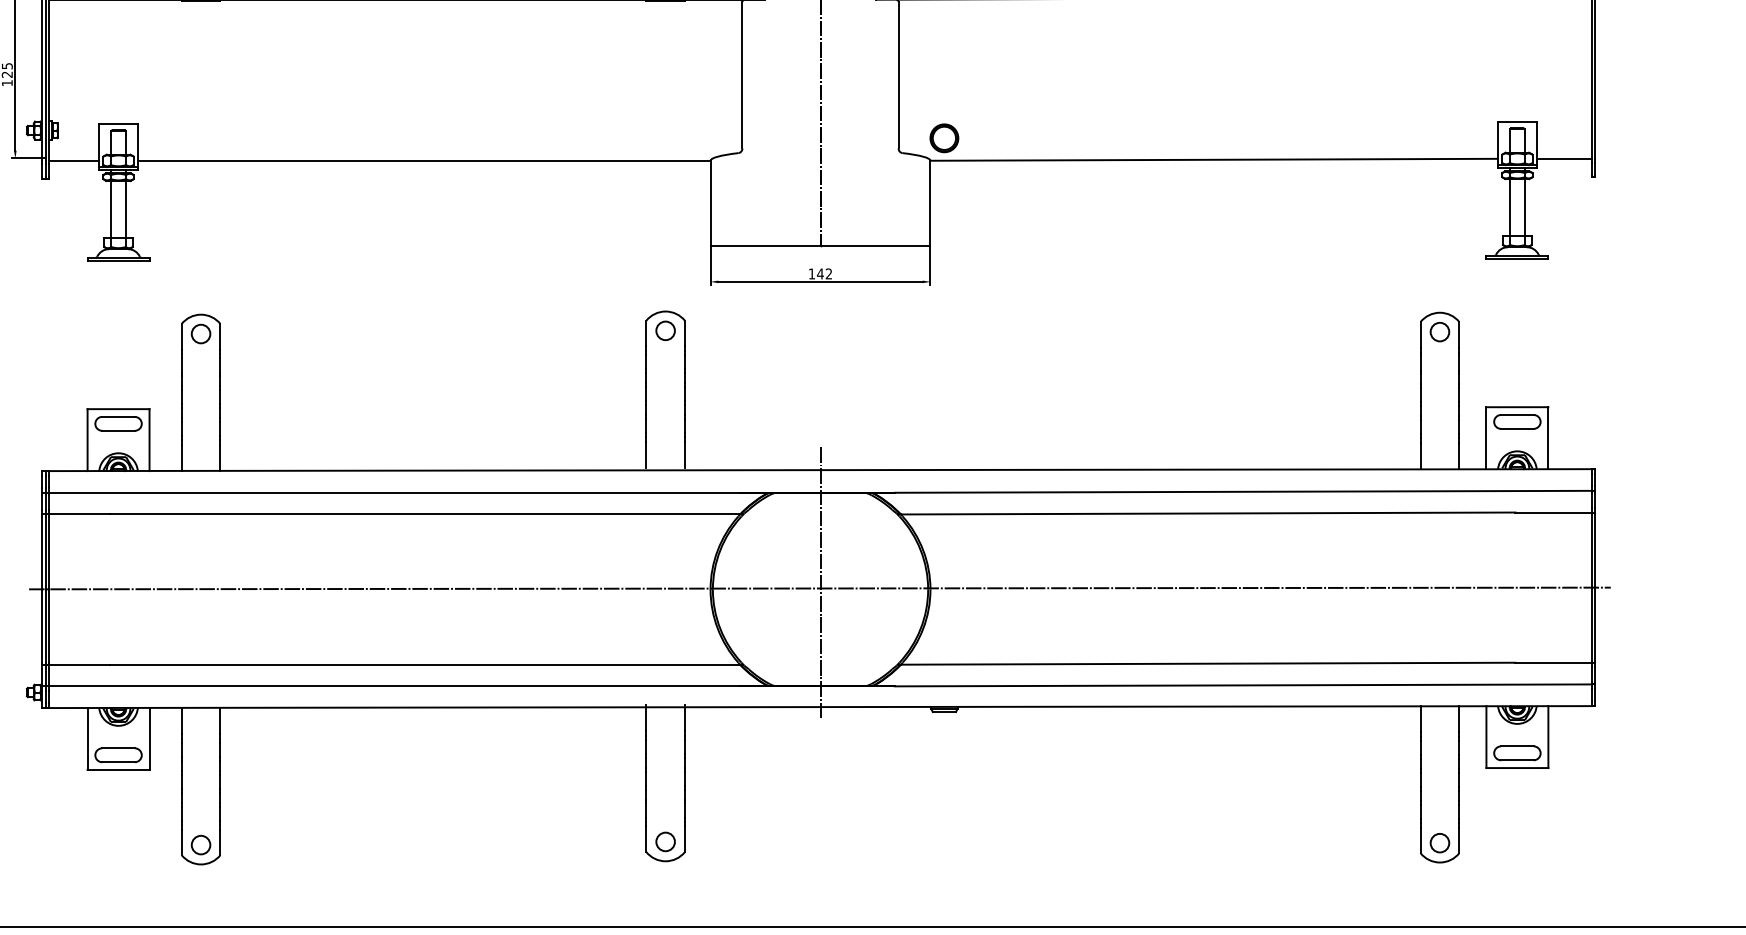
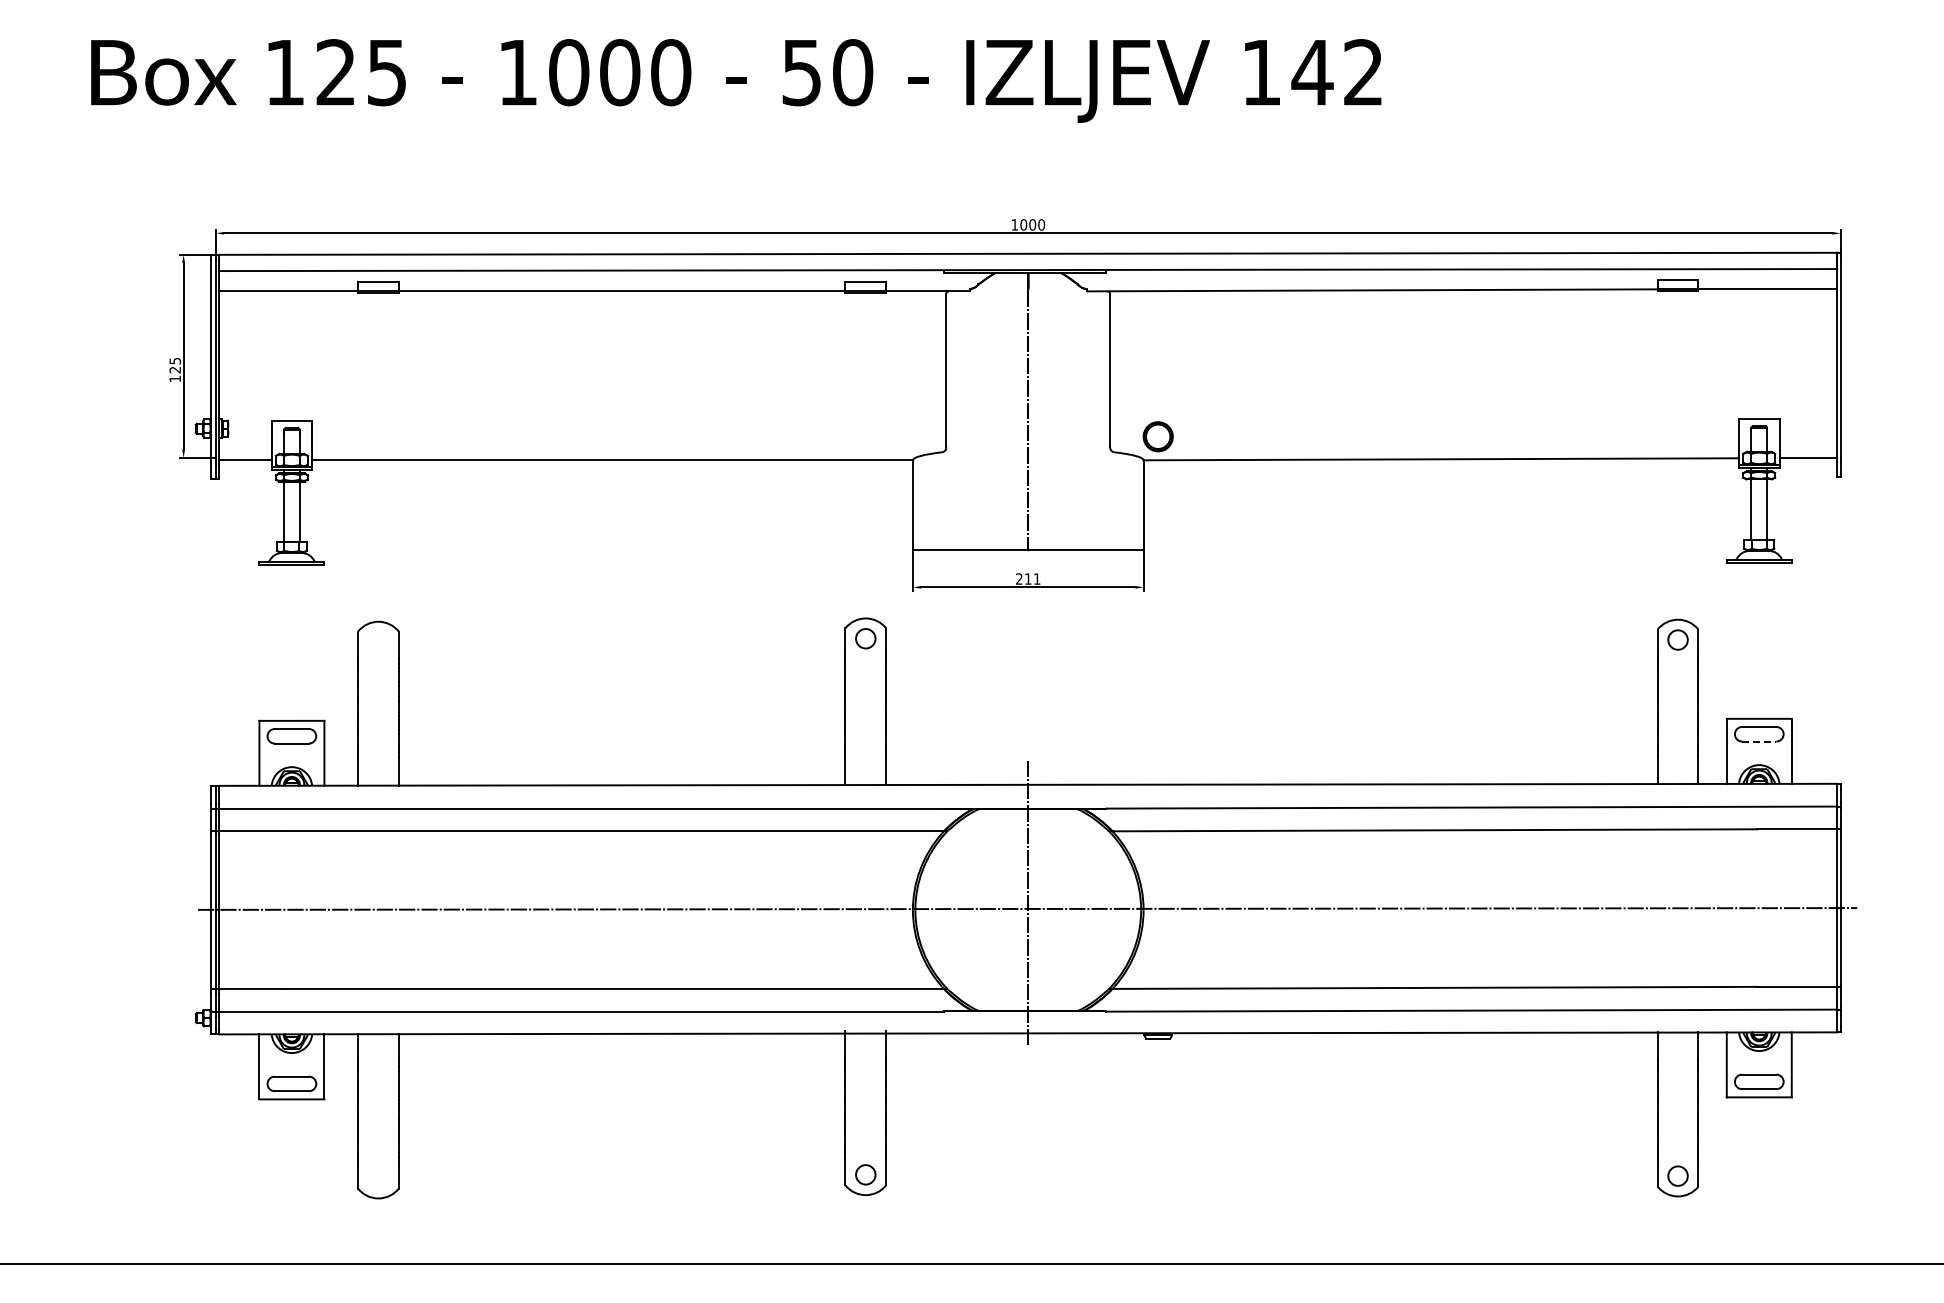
text: (820, 273) -> (1028, 578), 142 -> 211
circle: (201, 333) -> (378, 641), removed
line: (1517, 428) -> (1759, 741), solid -> dashed
circle: (201, 844) -> (378, 1177), removed

